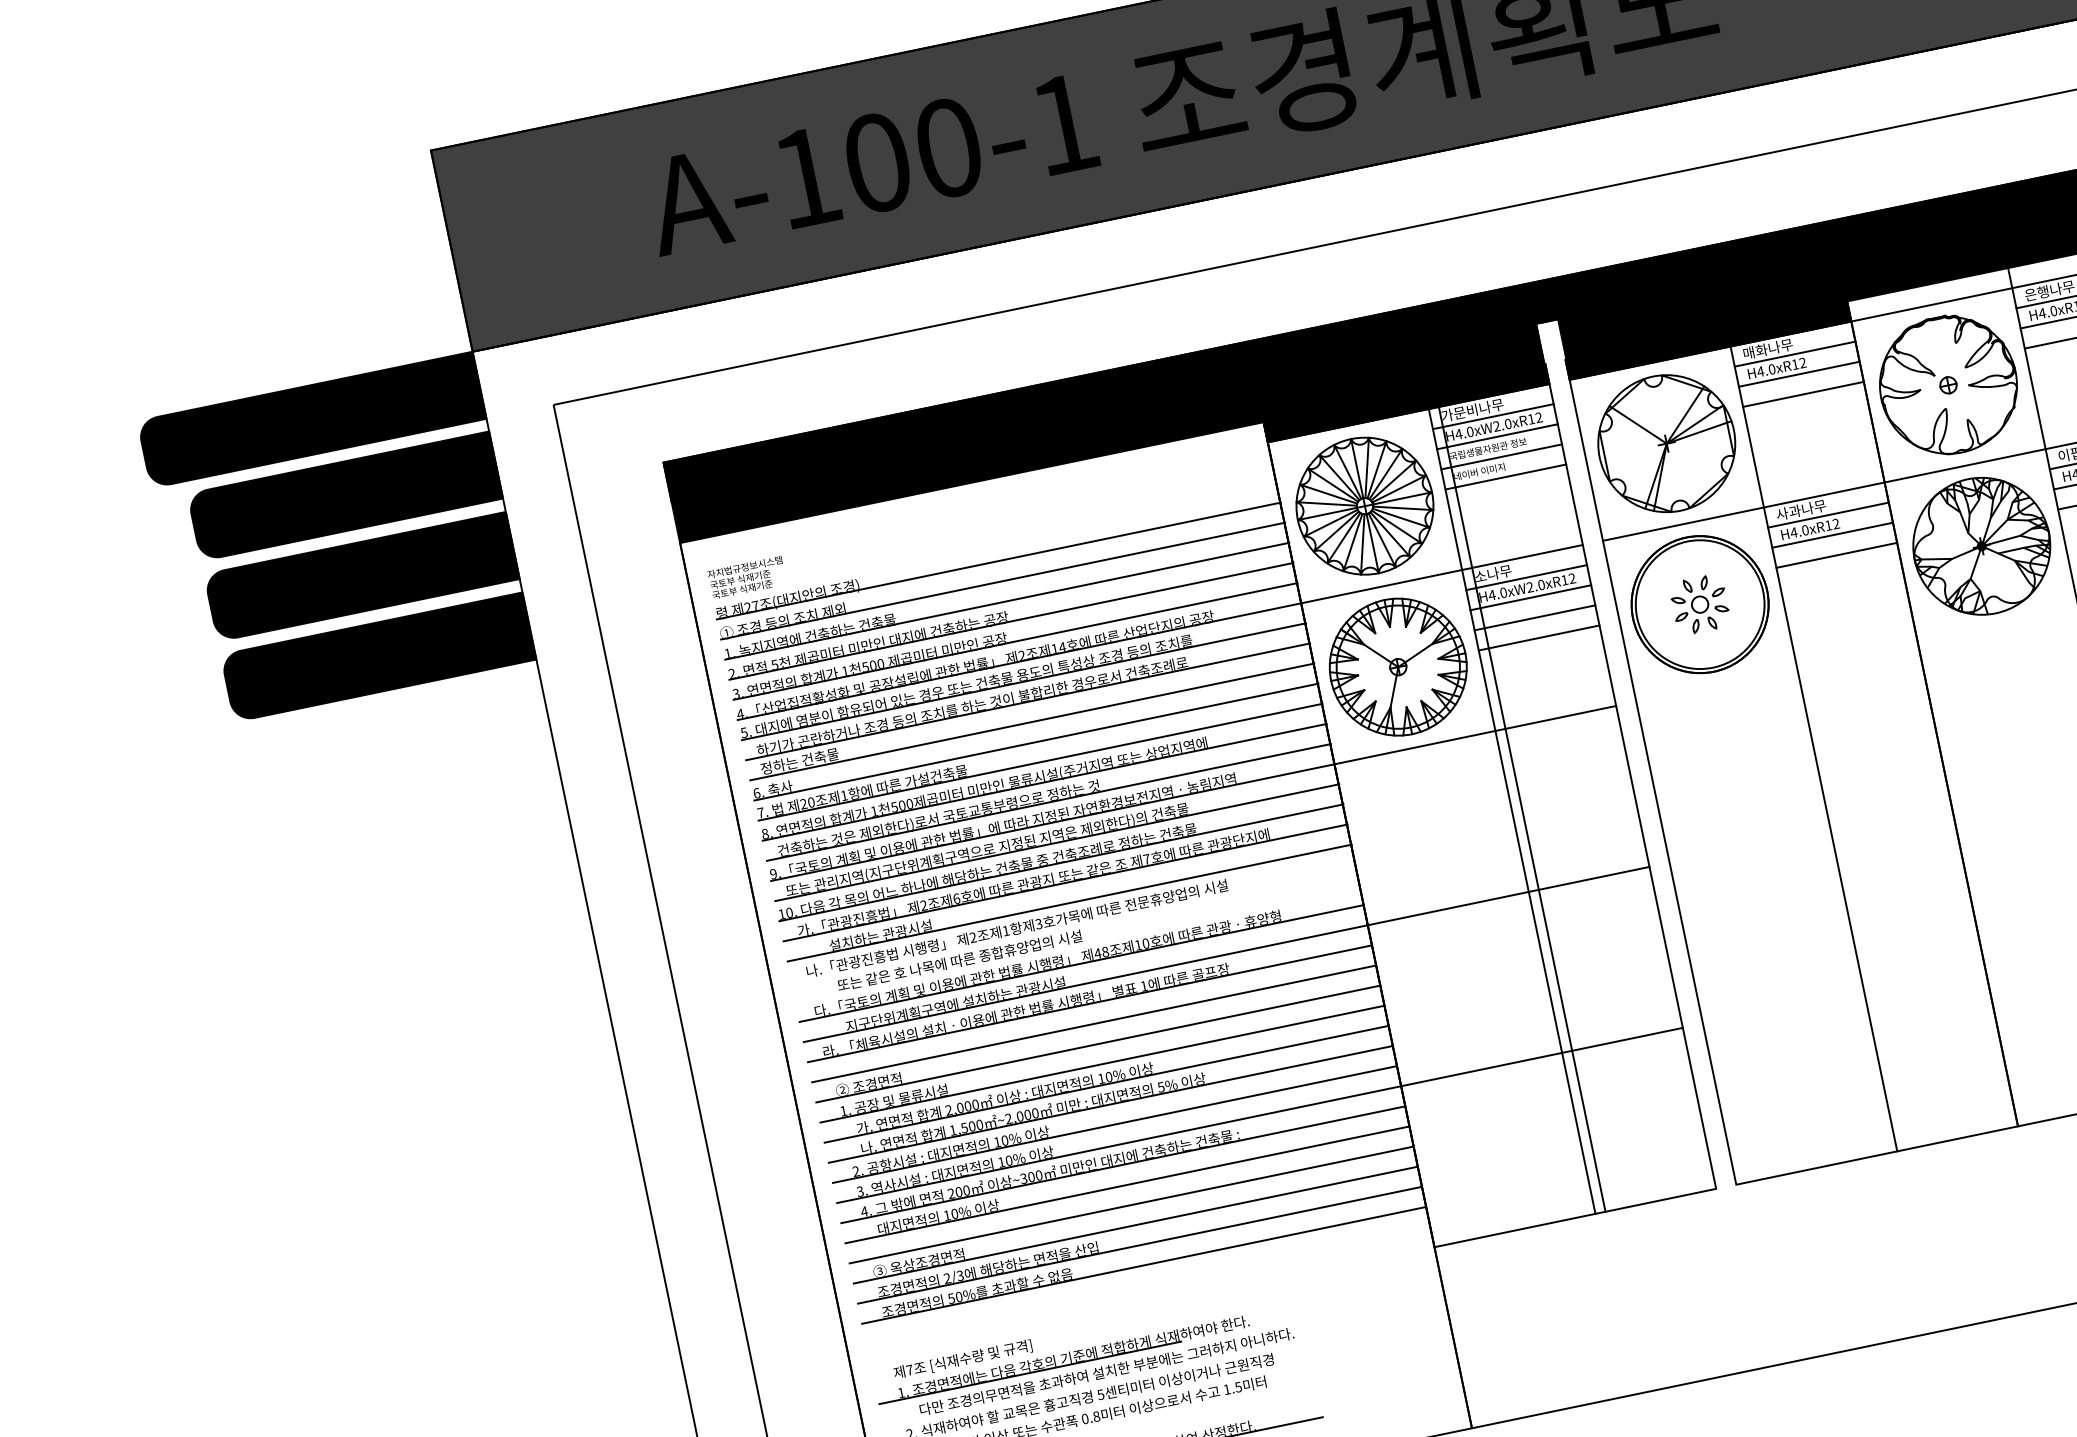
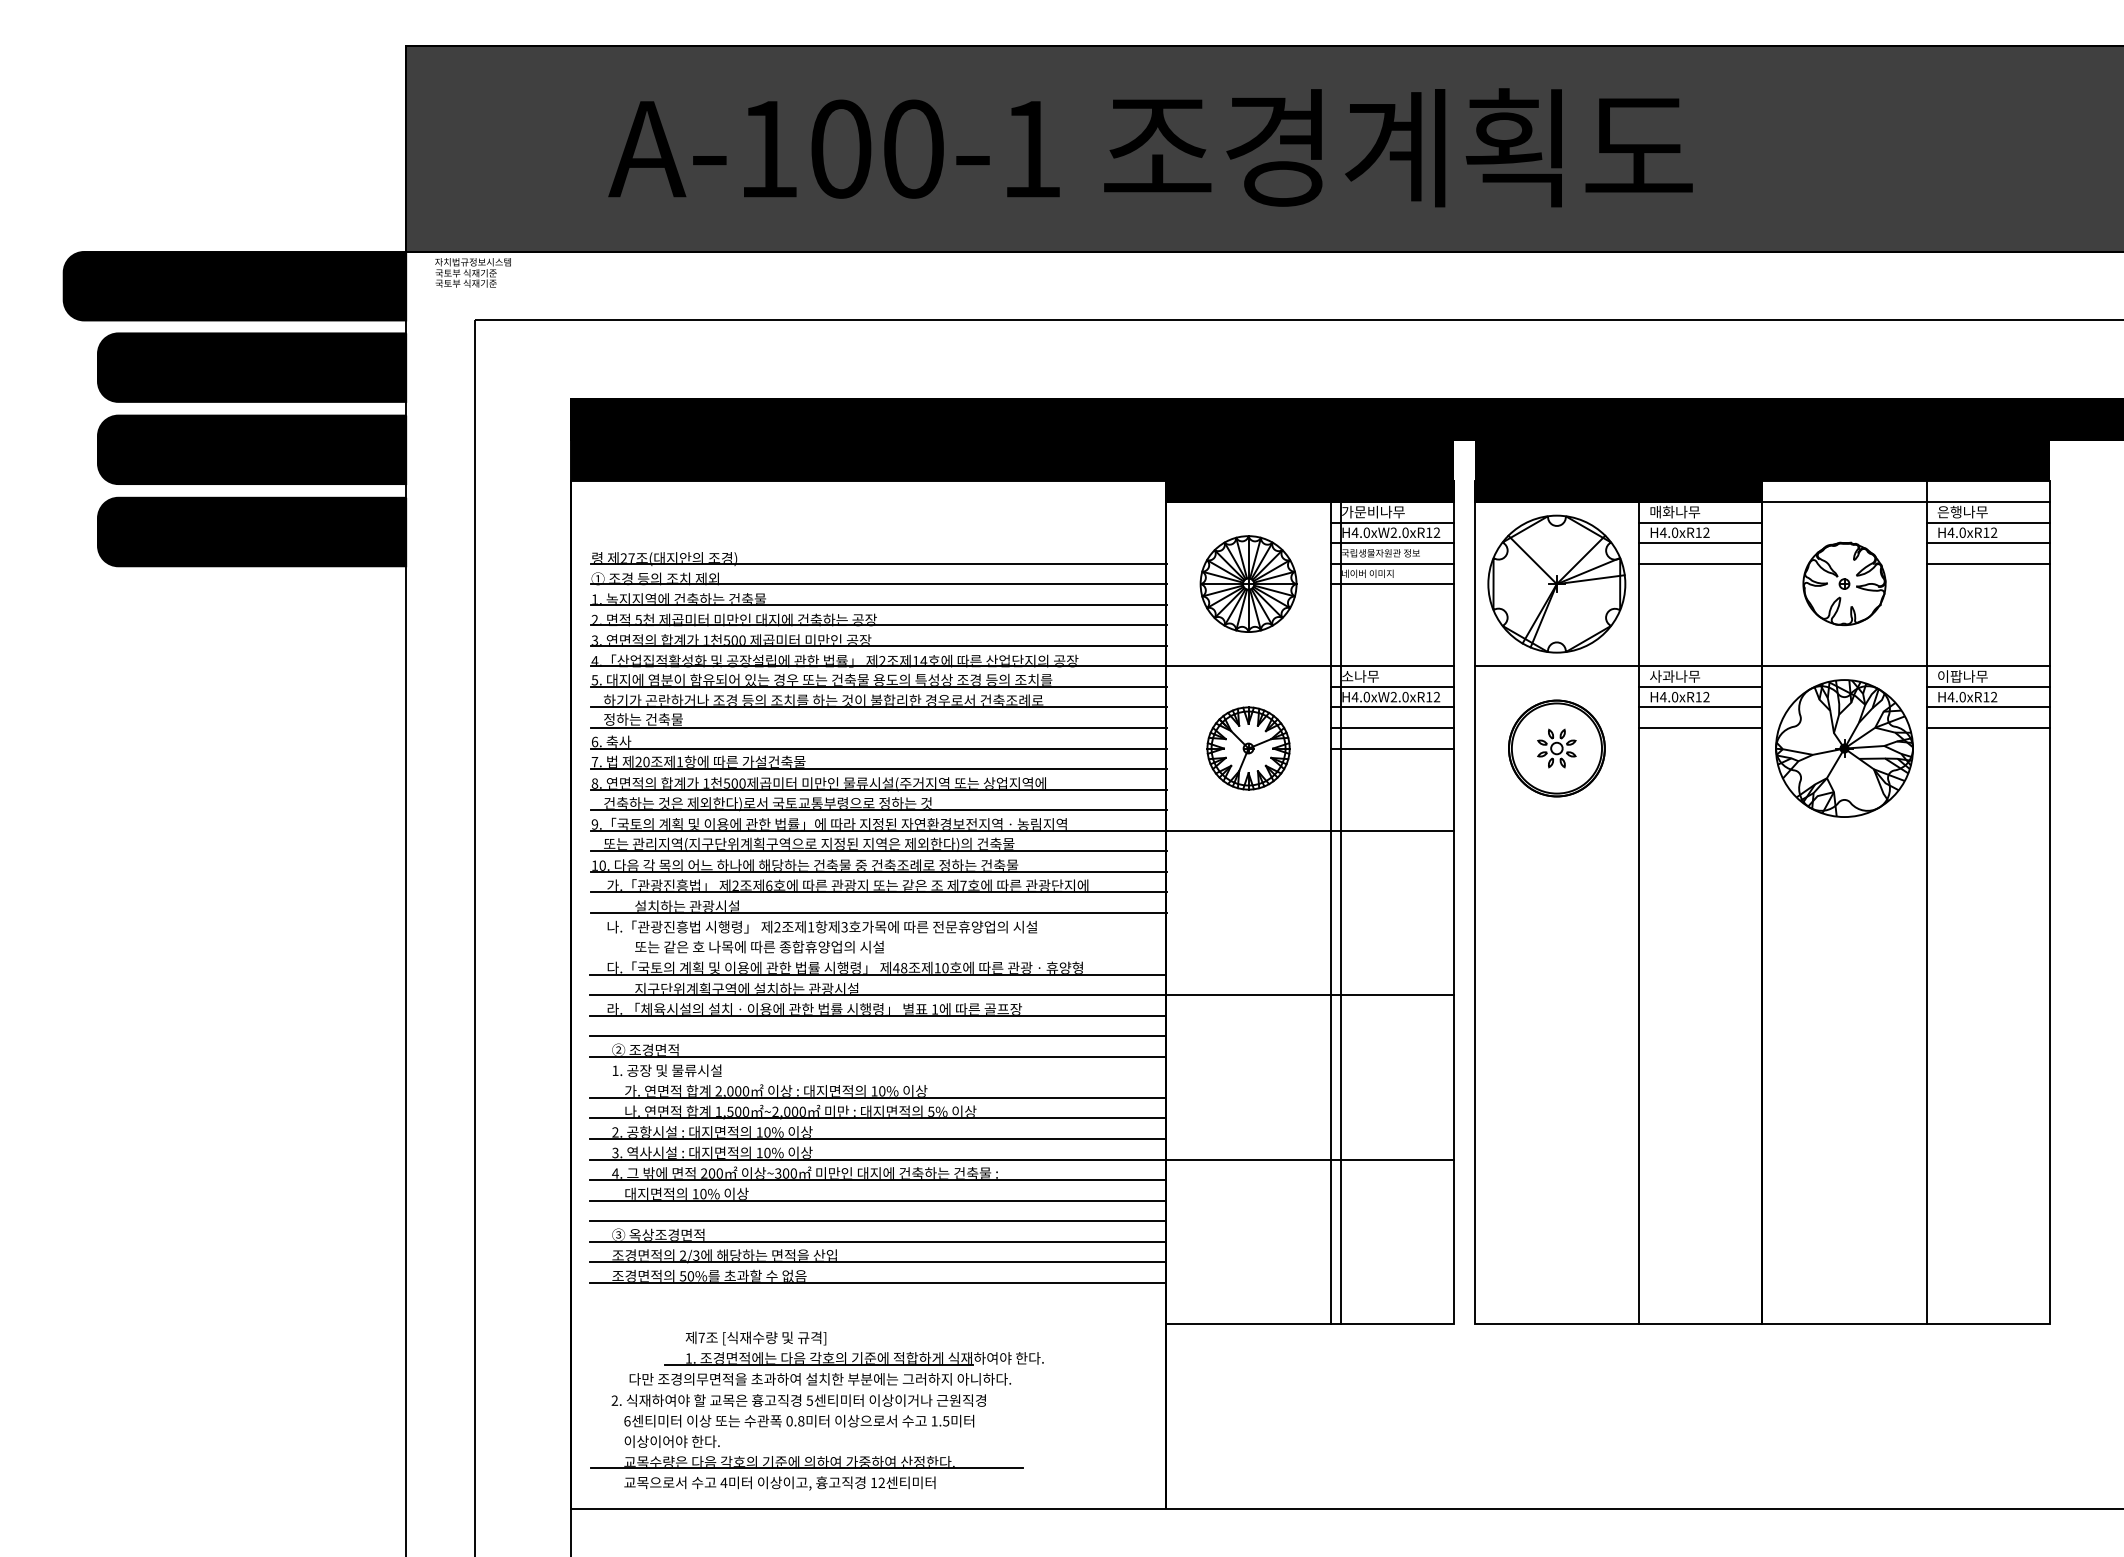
part: (1948, 384) -> (1844, 583), size x0.6
part: (1364, 505) -> (1248, 583), size x0.7
text: (746, 577) -> (472, 272), moved
part: (1699, 604) -> (1556, 748), size x0.7
part: (1398, 667) -> (1248, 748), size x0.6
line: (1102, 1064) -> (878, 1077), removed
part: (1060, 1349) -> (853, 1348), moved

